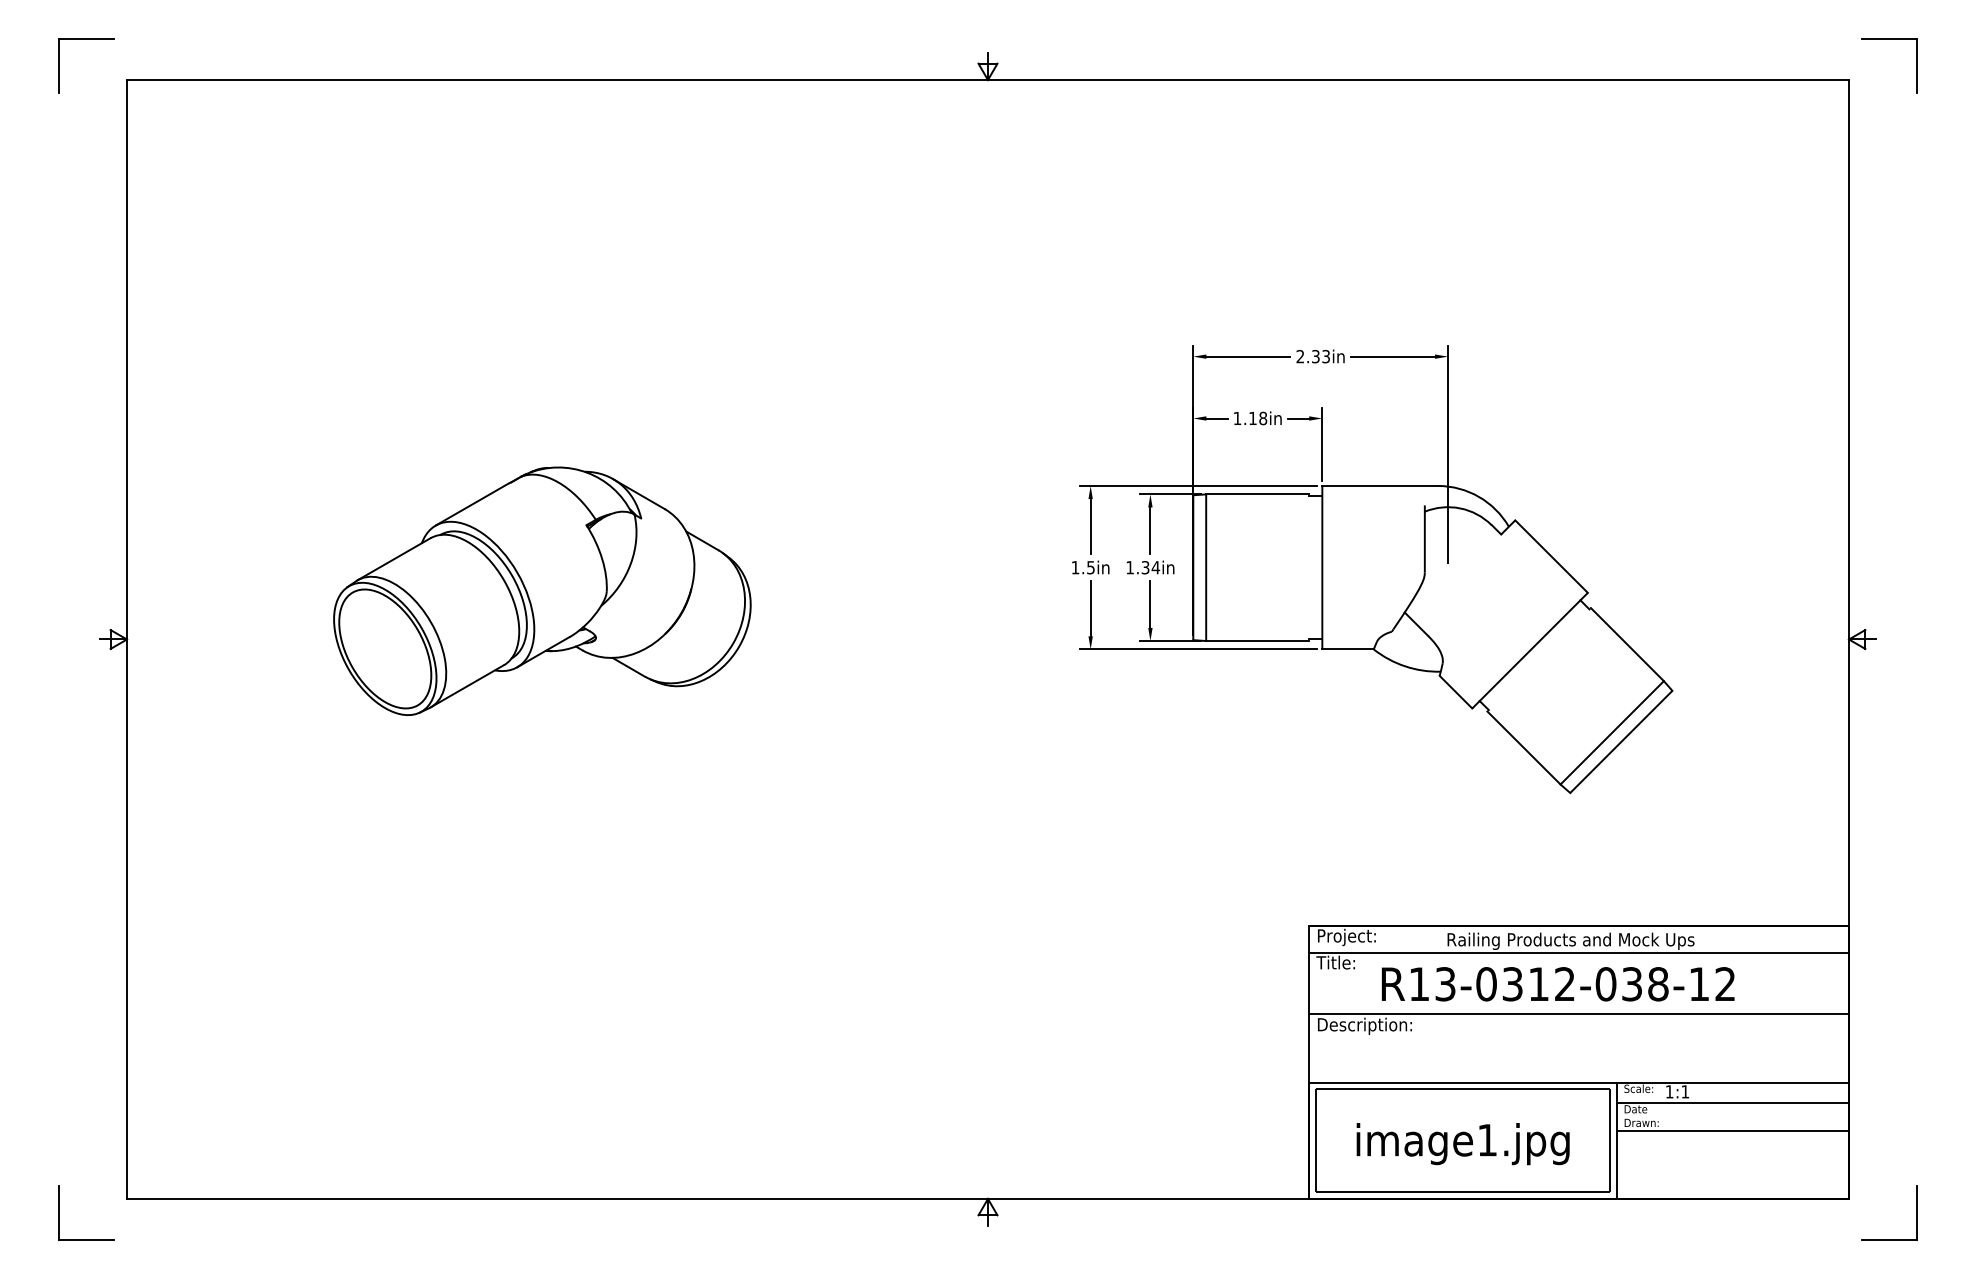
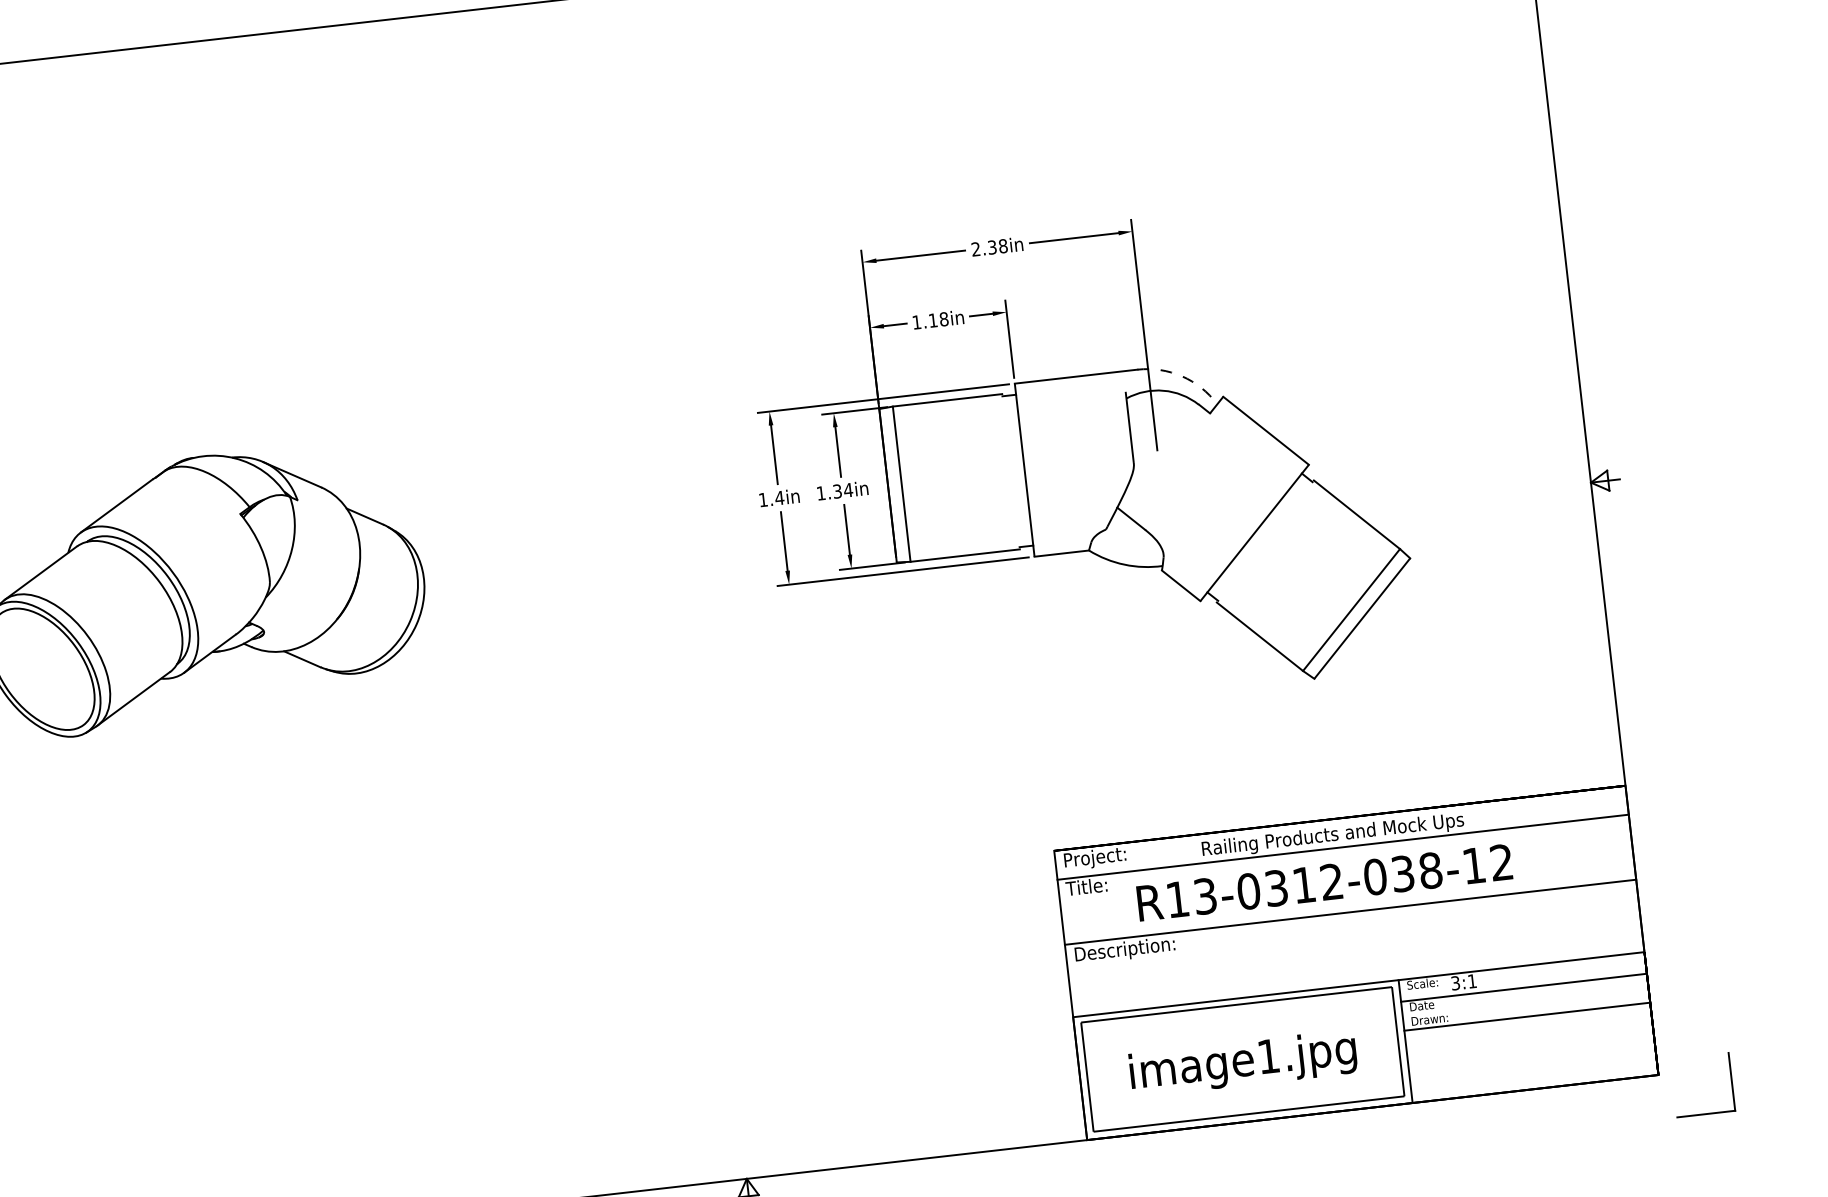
text: (1326, 356) -> (1003, 246), 2.33in -> 2.38in
arc: (1478, 496) -> (1181, 375), solid -> dashed
text: (1090, 567) -> (779, 497), 1.5in -> 1.4in
text: (1669, 1091) -> (1455, 982), 1:1 -> 3:1

